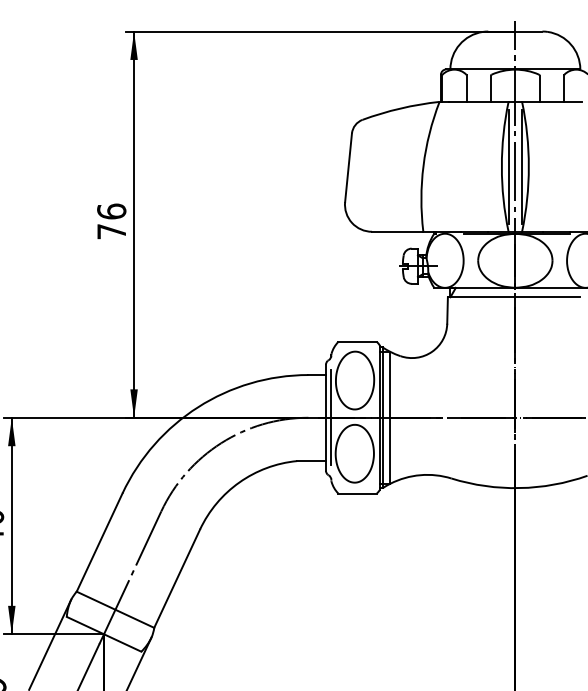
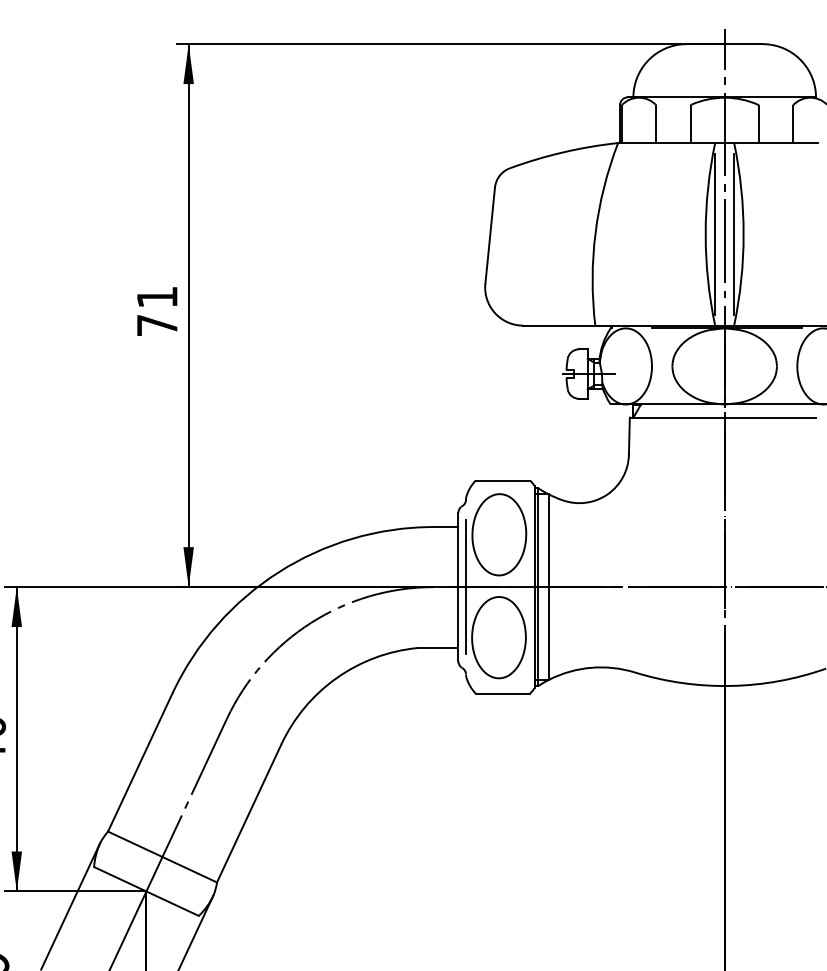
text: (111, 211) -> (156, 297), 76 -> 71

